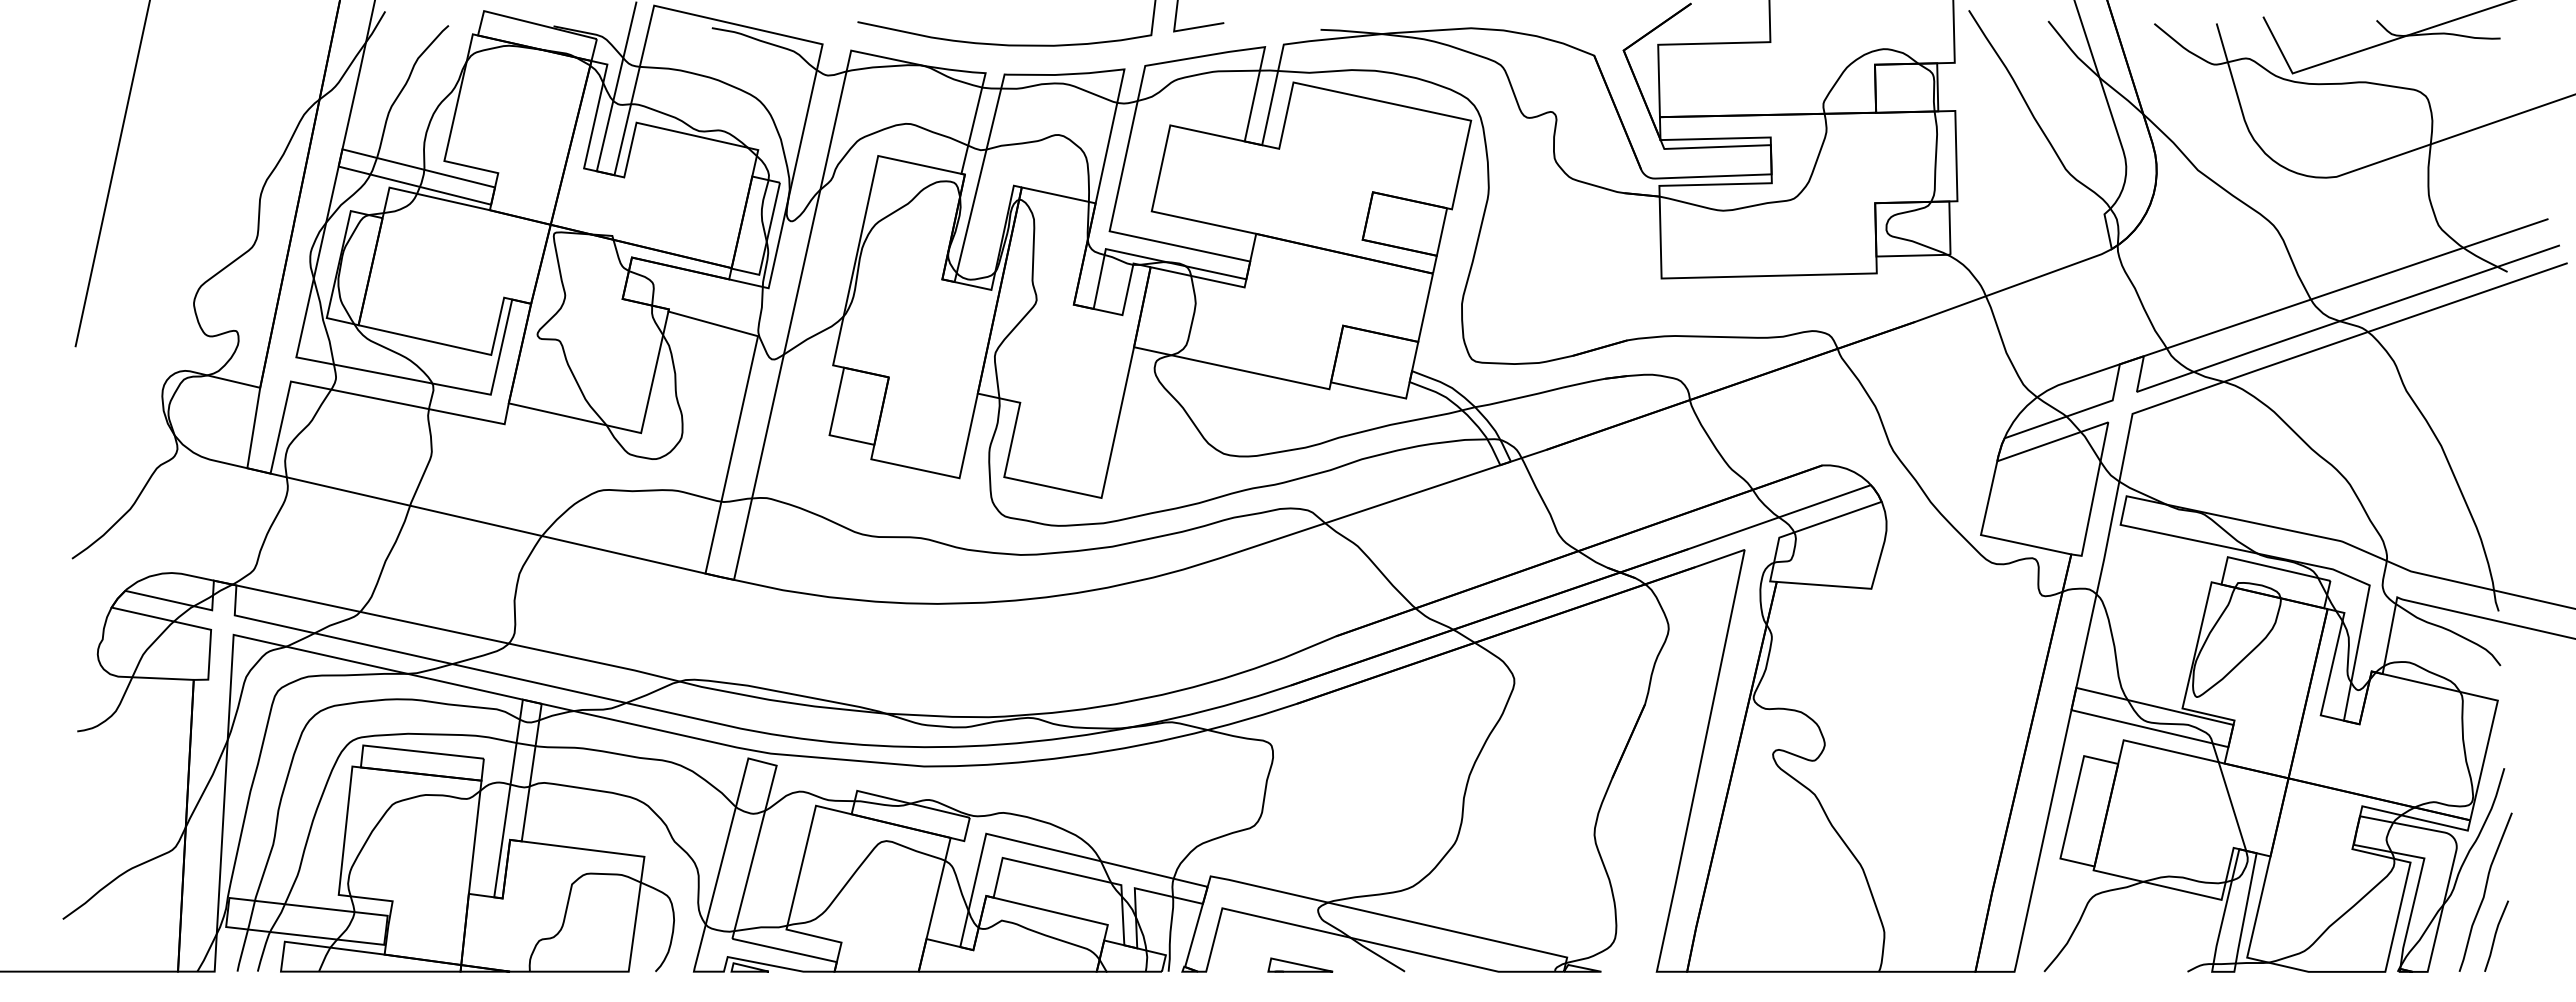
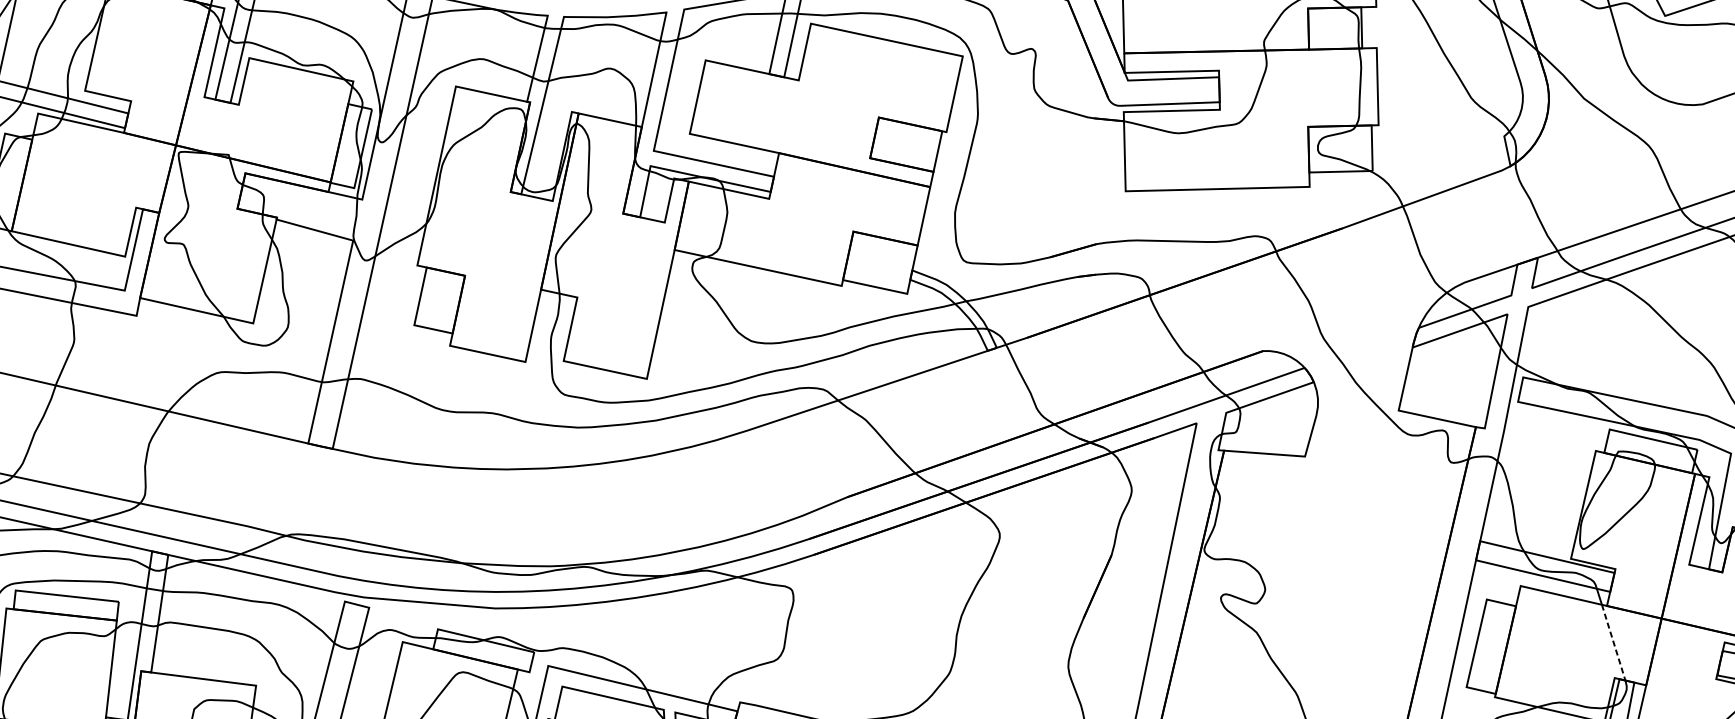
line: (2232, 806) -> (1613, 642), solid -> dashed

